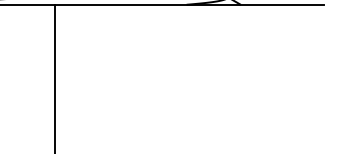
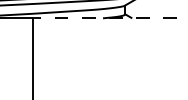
line: (189, 5) -> (104, 18), solid -> dashed

